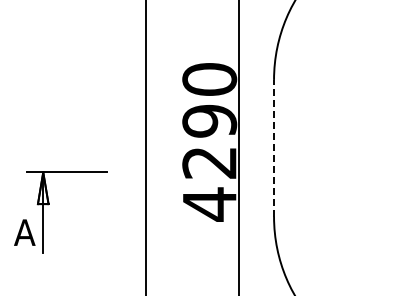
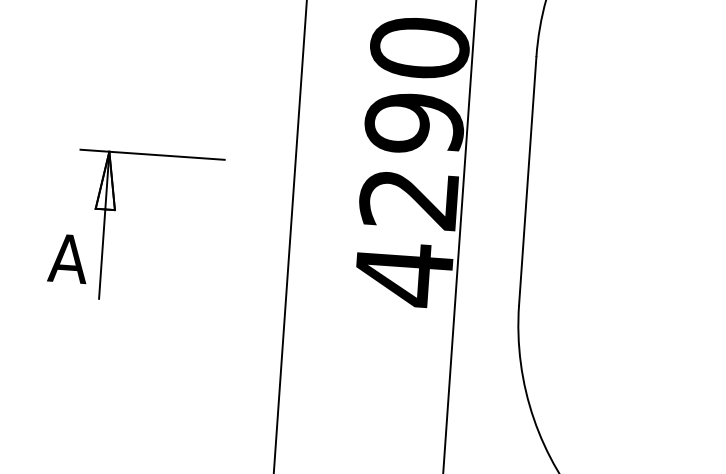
line: (274, 147) -> (528, 179), dashed -> solid
part: (49, 204) -> (116, 210), moved

